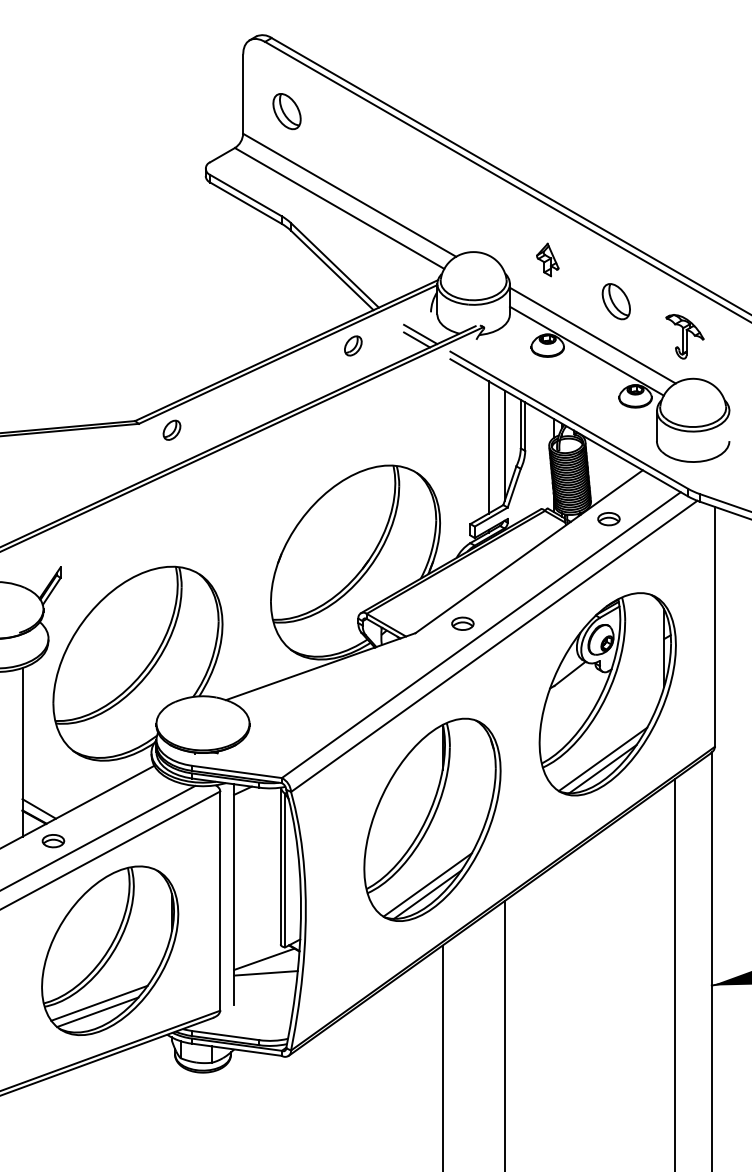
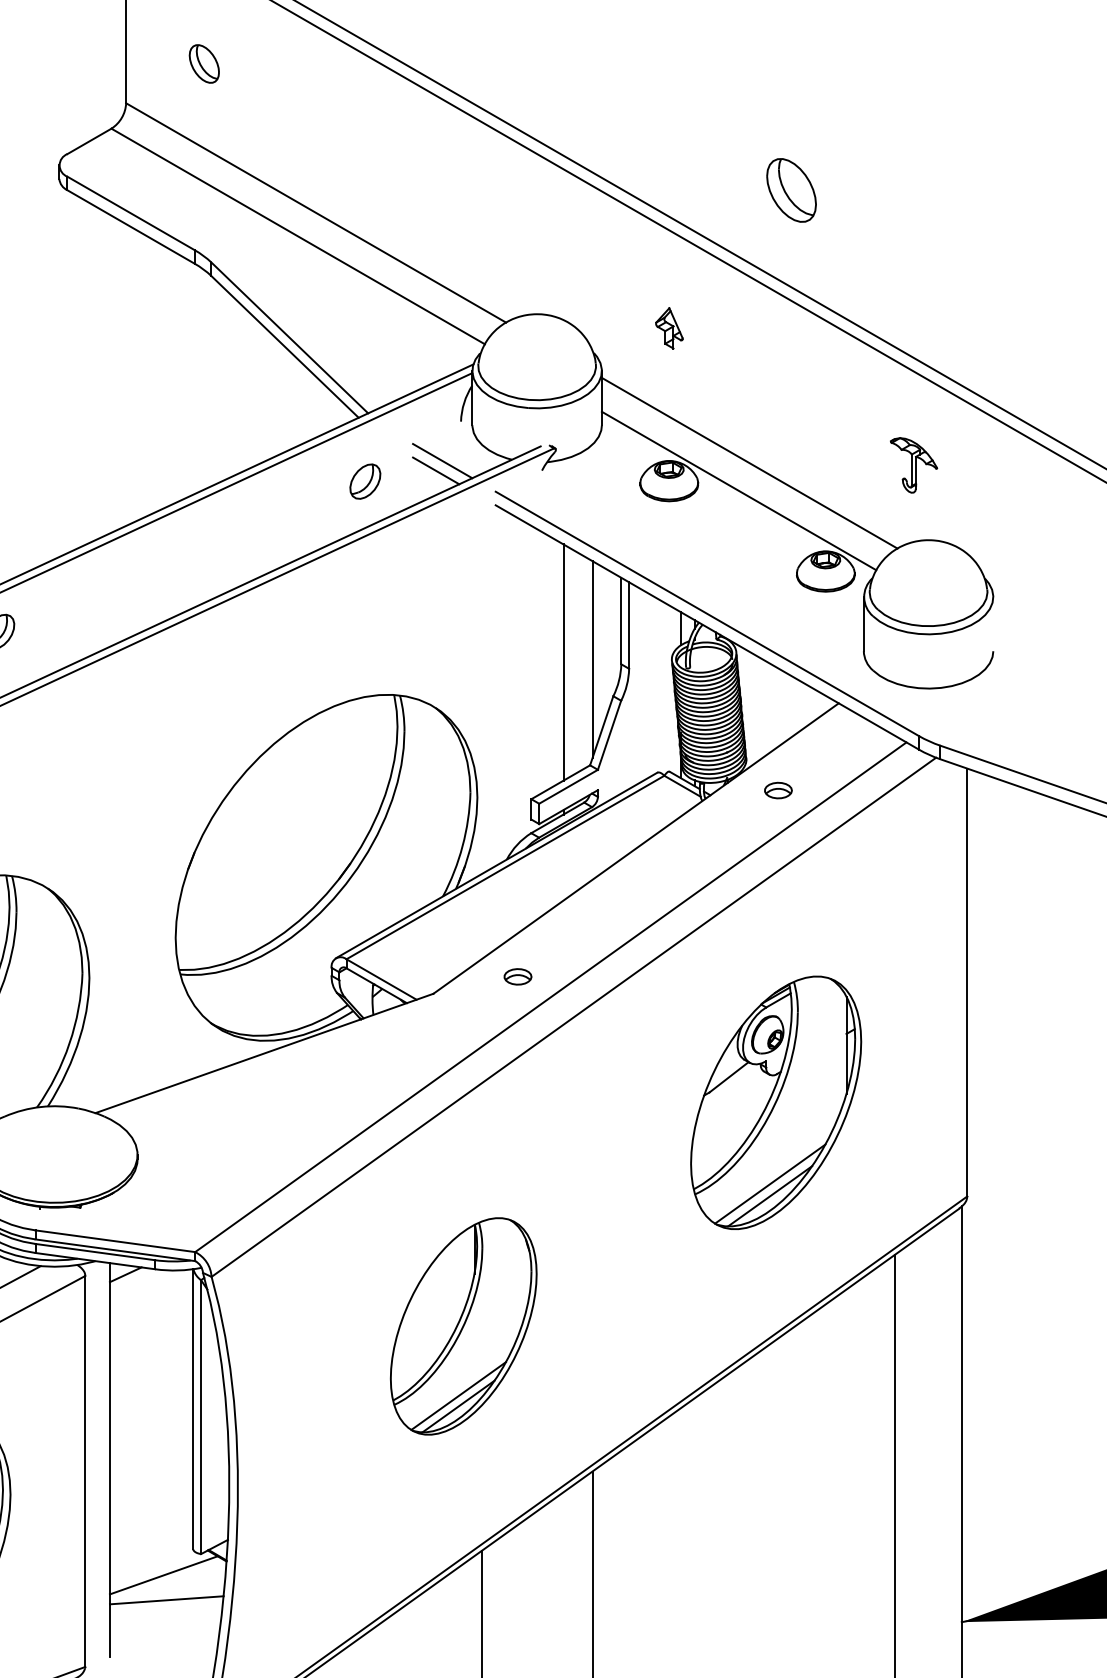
part: (286, 111) -> (203, 63), size x0.6
part: (547, 259) -> (668, 327), size x0.7
part: (615, 301) -> (790, 190), moved
part: (684, 336) -> (913, 464), size x0.7
part: (353, 345) -> (365, 480), moved
part: (608, 519) -> (777, 791), size x0.7
part: (462, 623) -> (517, 976), size x0.7
part: (607, 694) -> (775, 1103), size x0.7
part: (432, 819) -> (463, 1325), size x0.6

